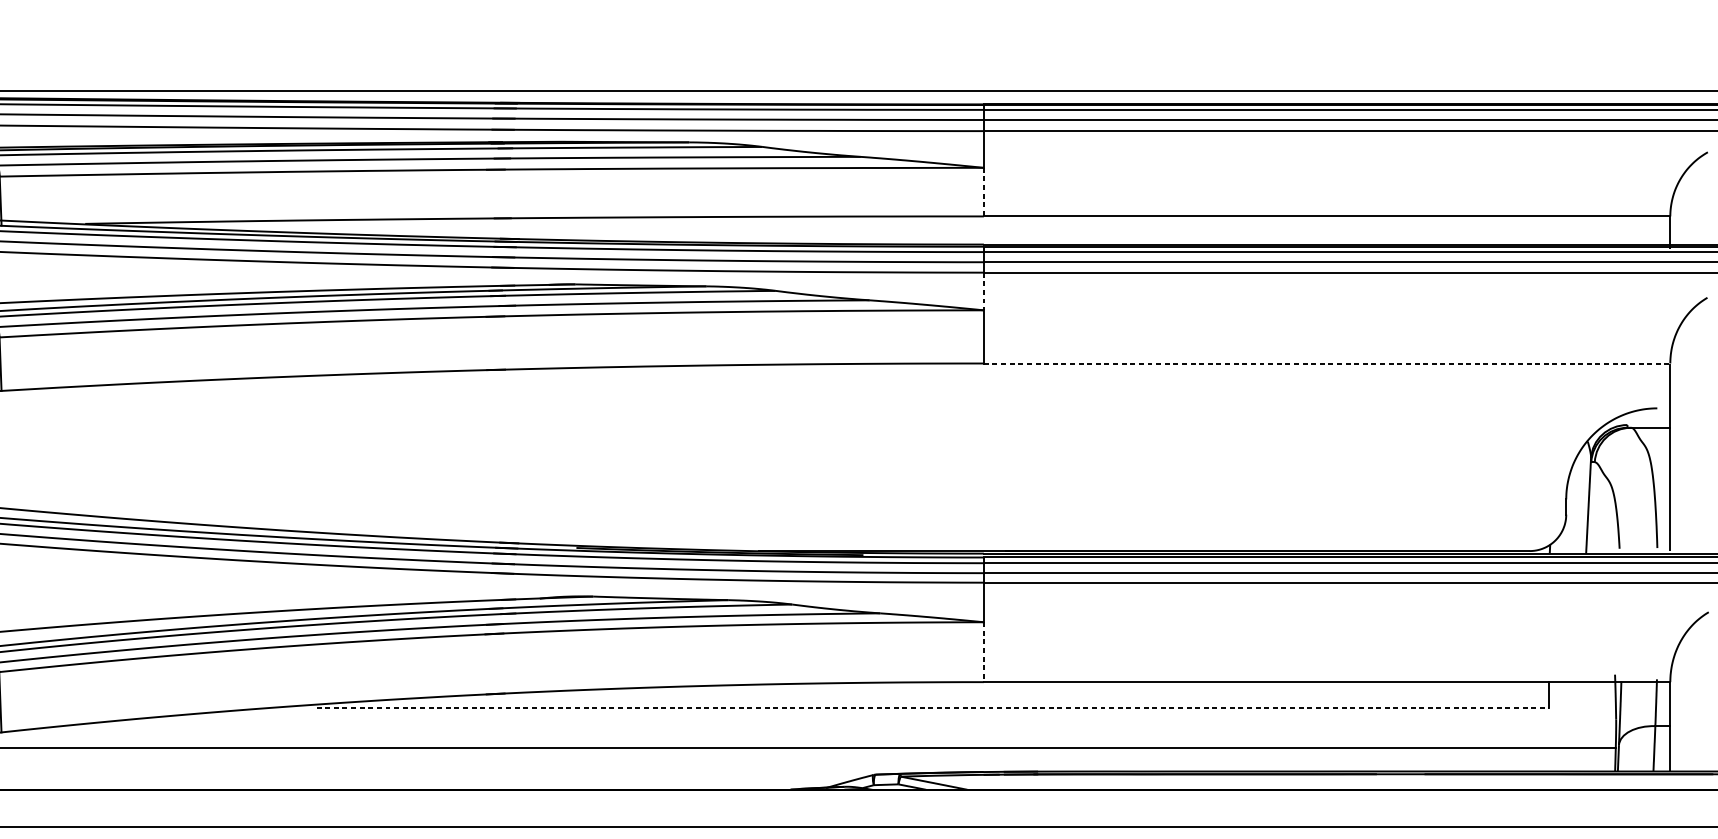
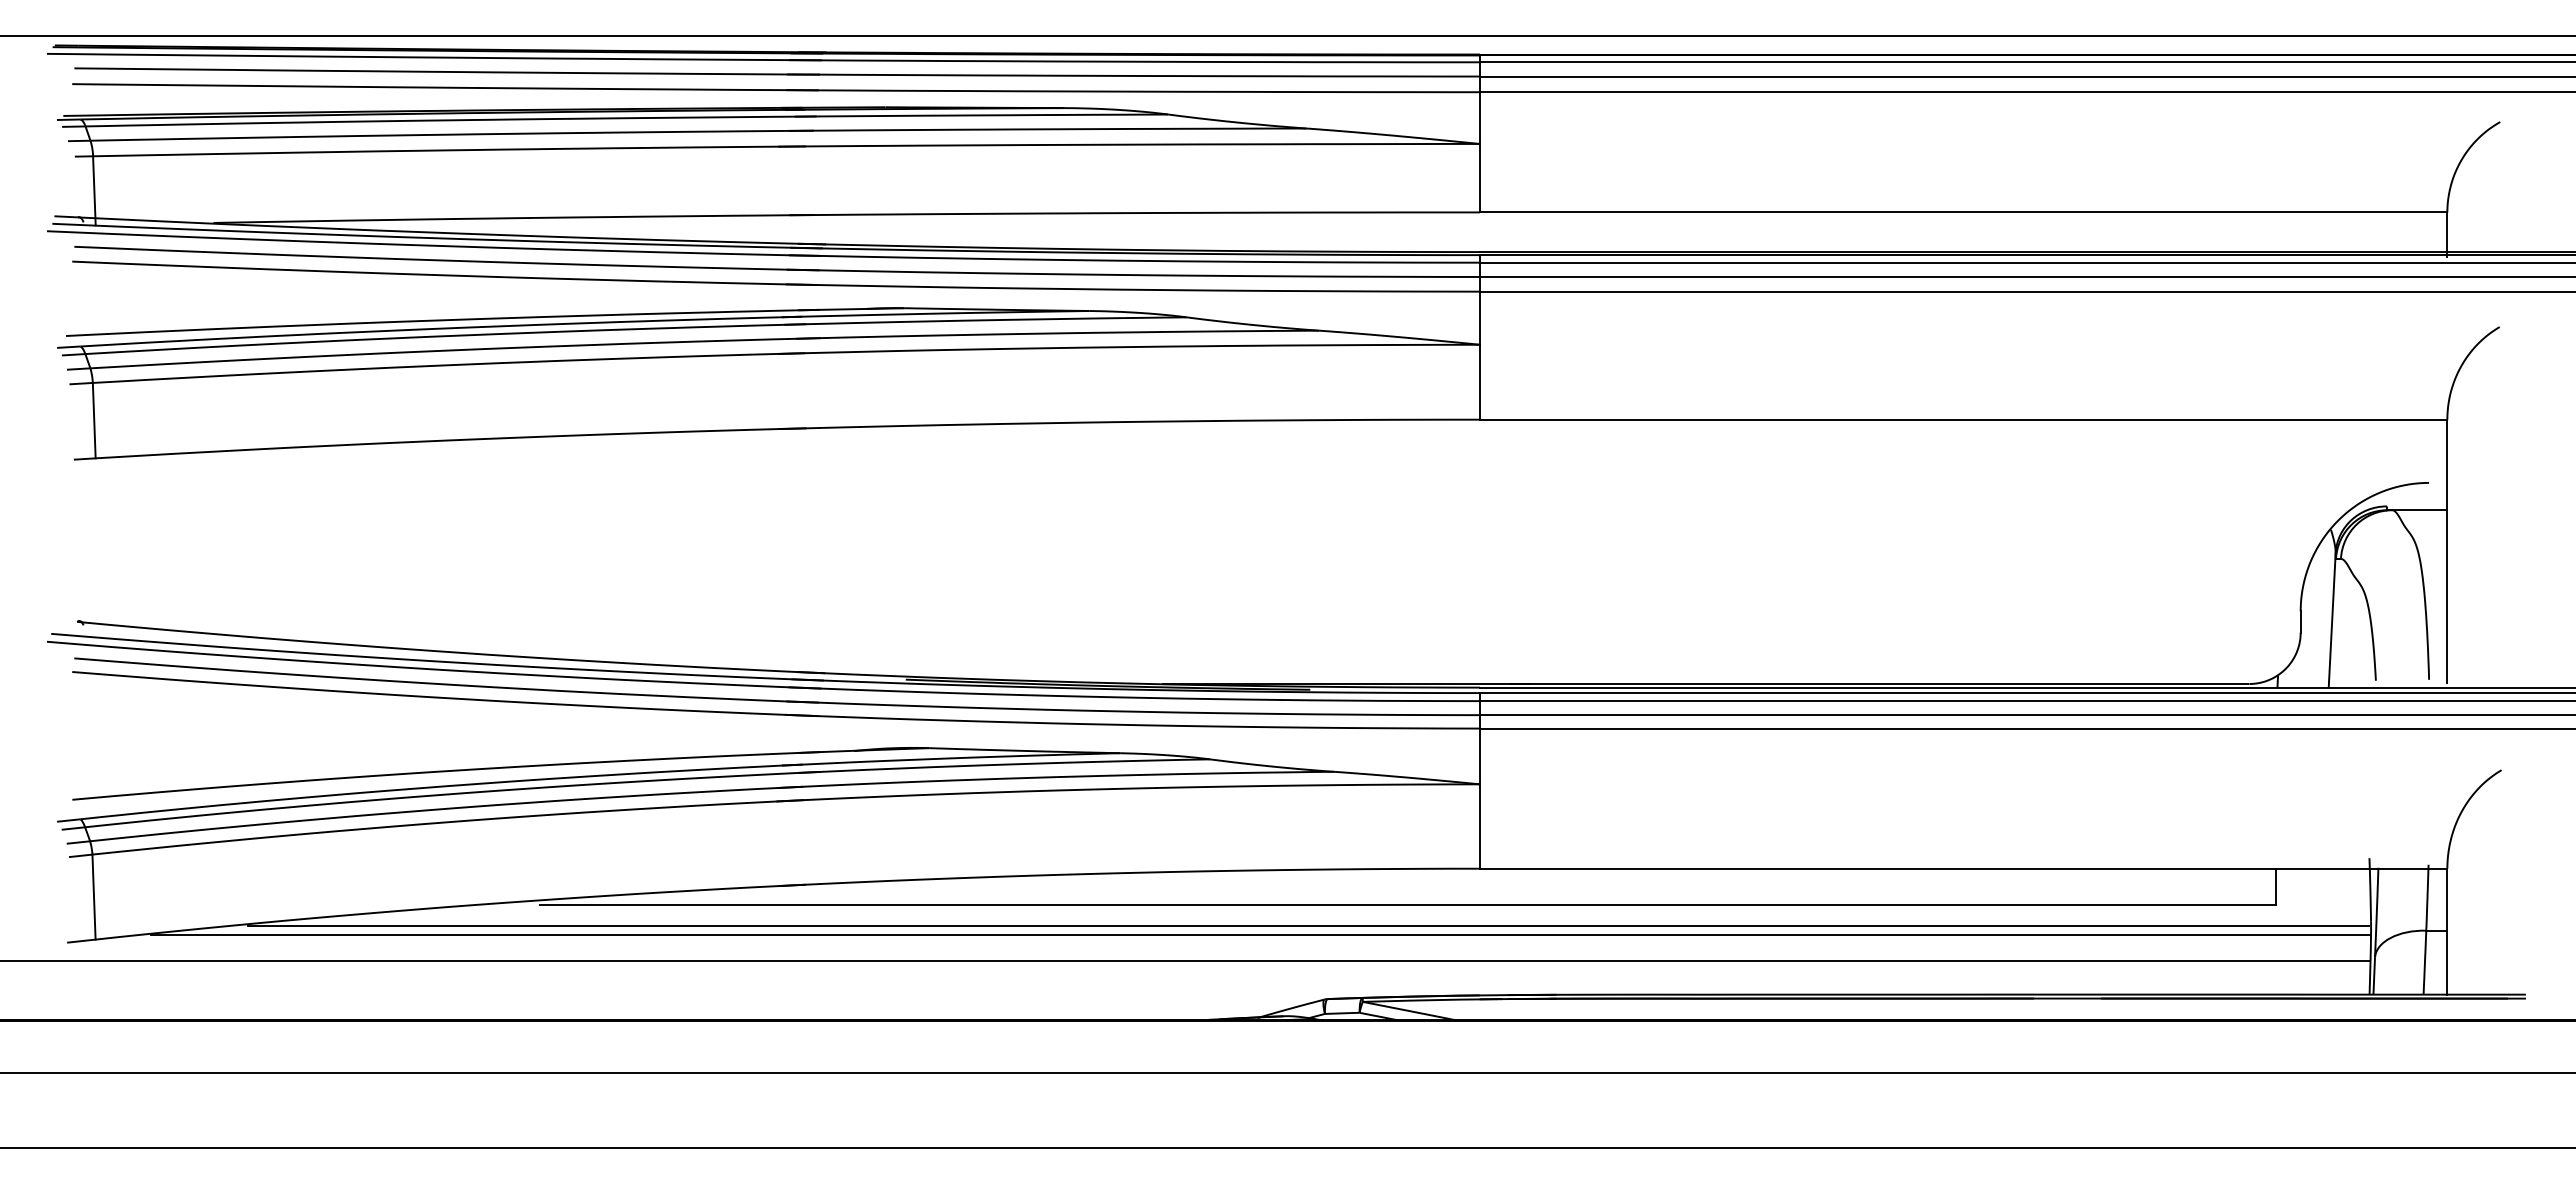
line: (983, 192) -> (1479, 178), dashed -> solid
line: (983, 291) -> (1479, 318), dashed -> solid
line: (1326, 363) -> (1963, 419), dashed -> solid
line: (983, 652) -> (1479, 827), dashed -> solid
line: (933, 707) -> (1408, 904), dashed -> solid
line: (862, 722) -> (1308, 925), added
line: (828, 729) -> (1260, 935), added

